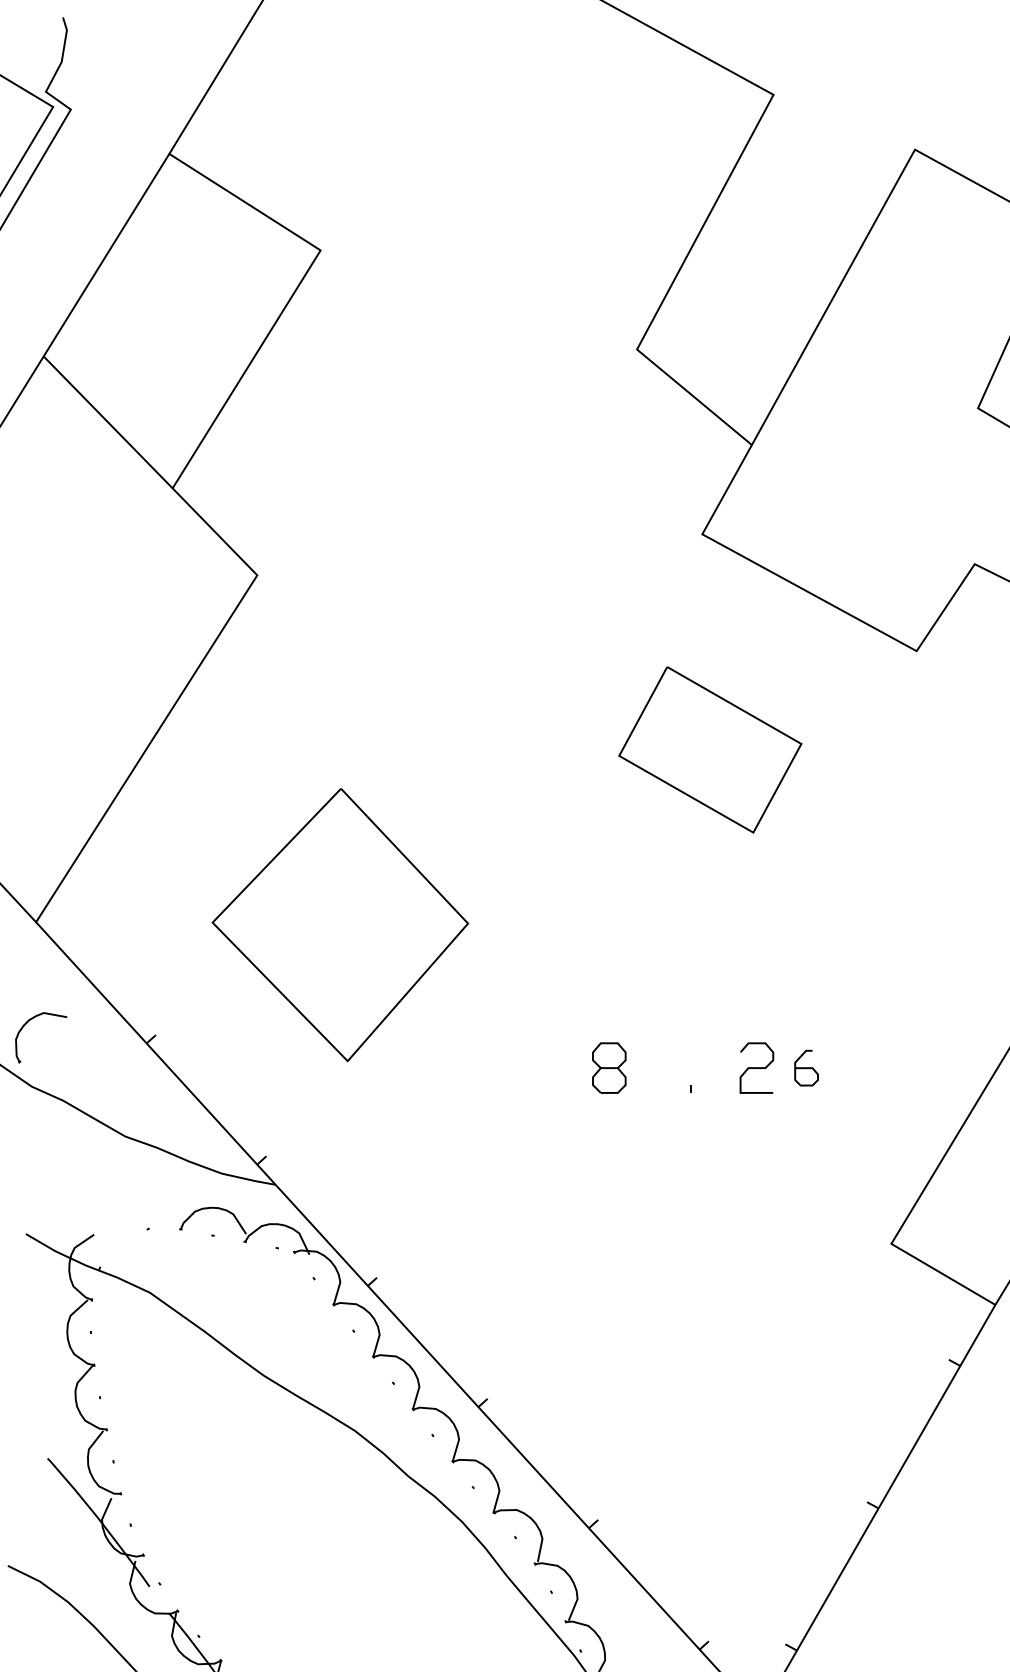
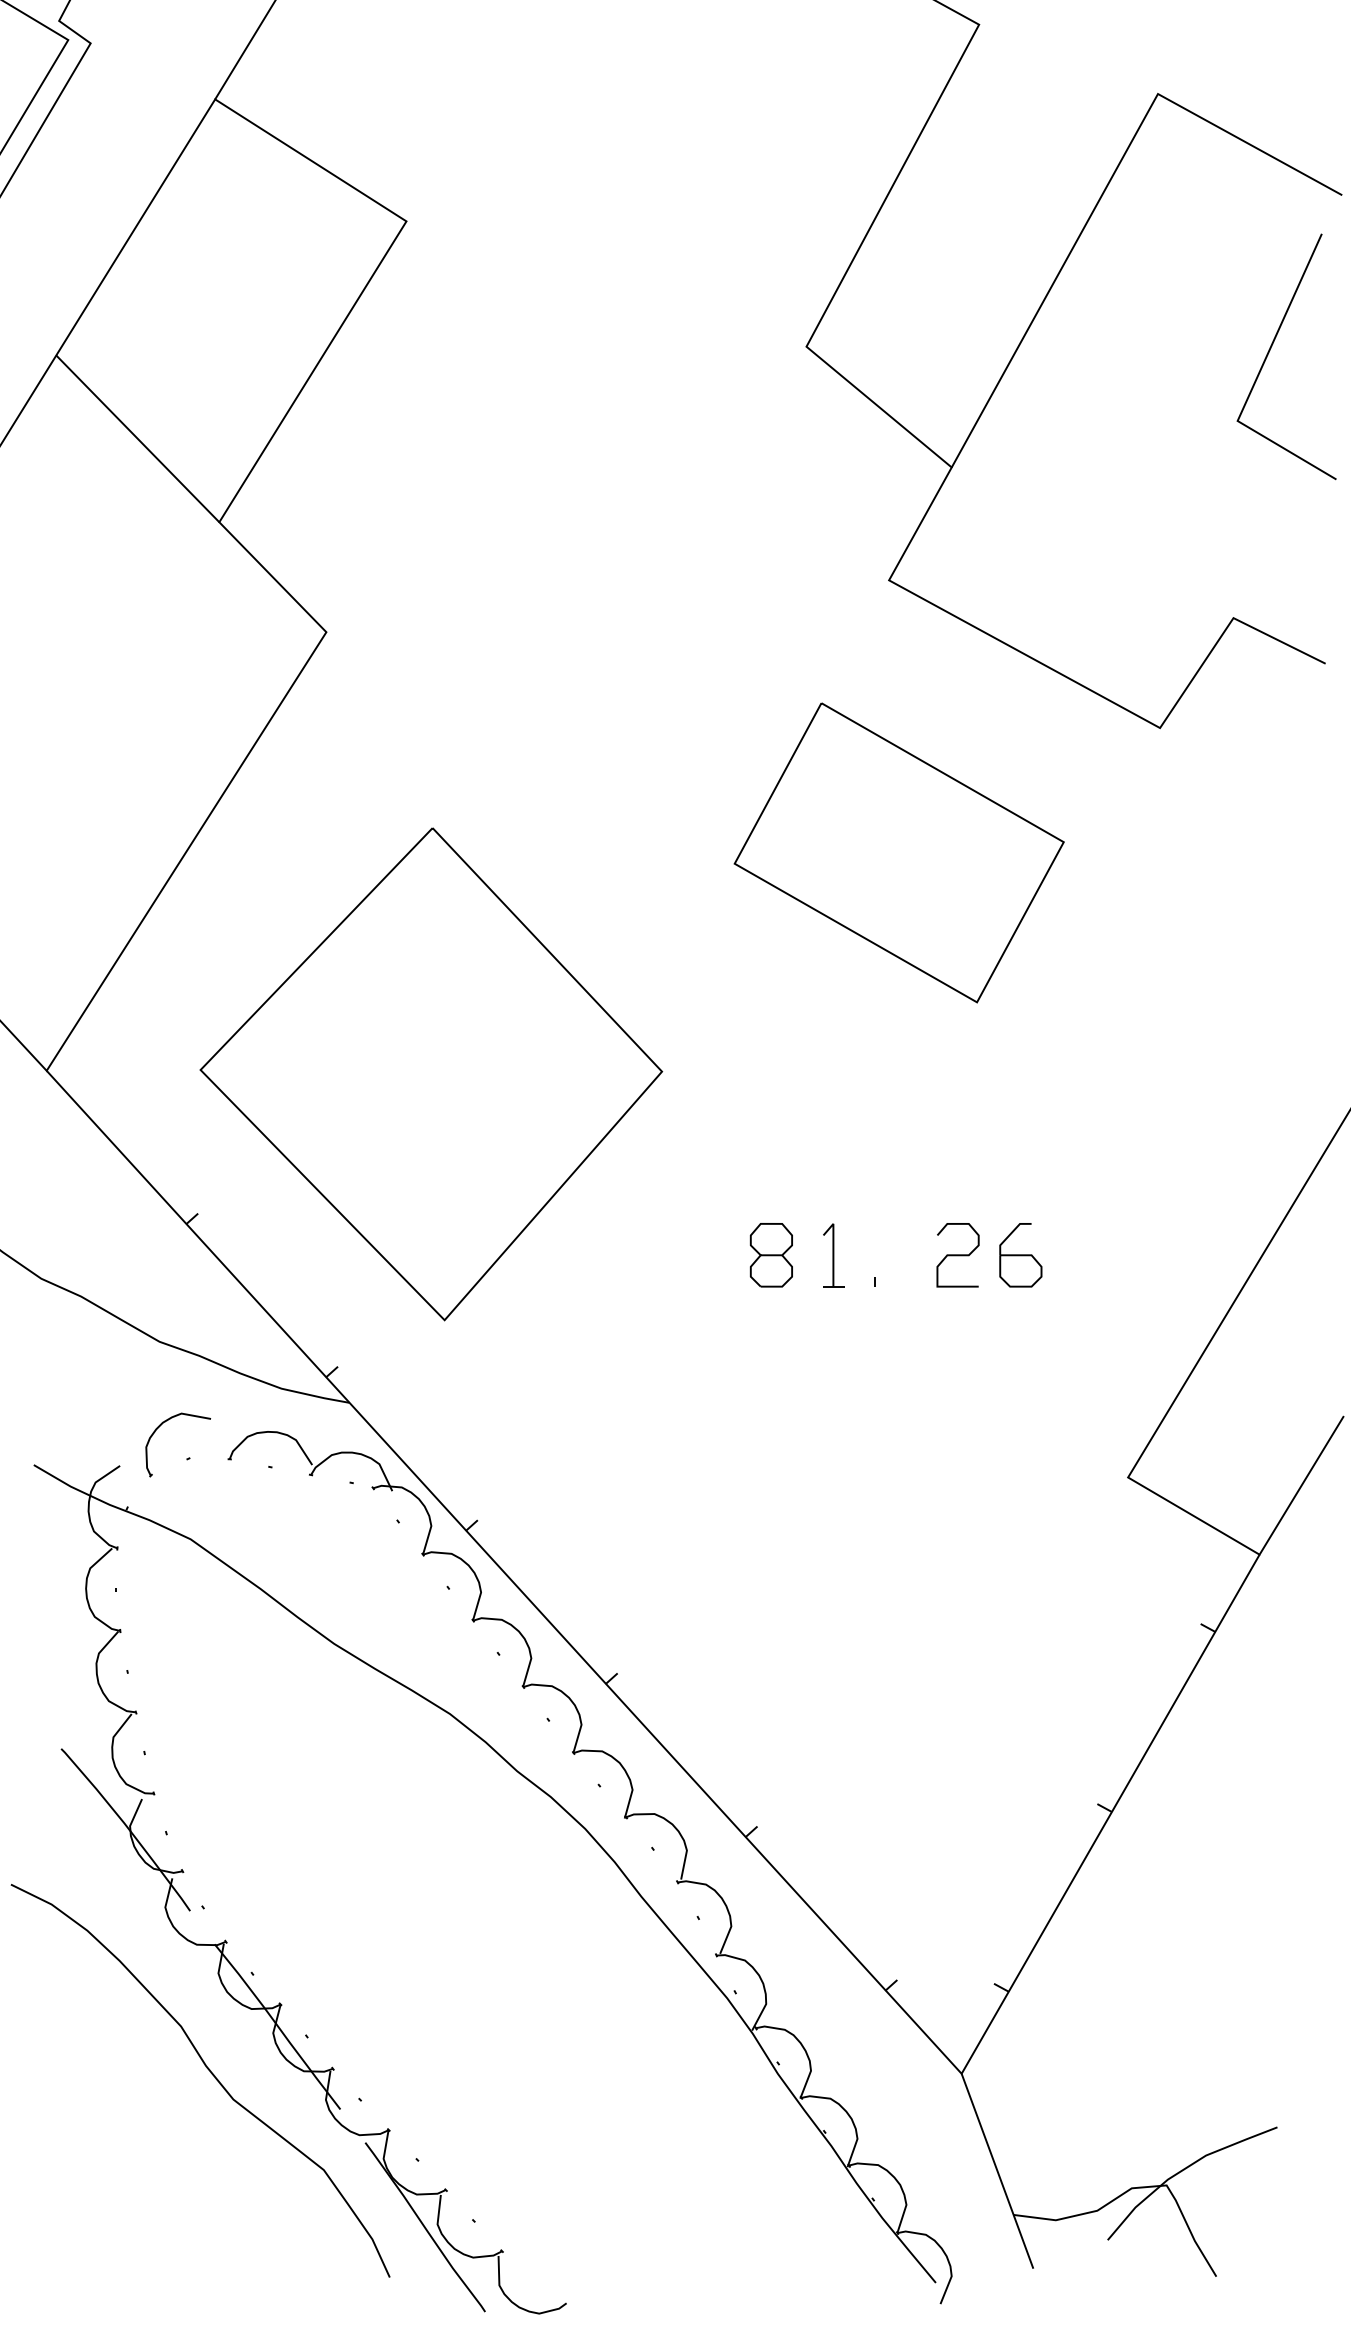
part: (709, 749) -> (898, 852), size x1.43
part: (340, 925) -> (431, 1074), size x1.43
part: (27, 1023) -> (160, 1426), moved
part: (658, 1068) -> (833, 1255), added
part: (806, 1068) -> (1020, 1255), size x1.43

